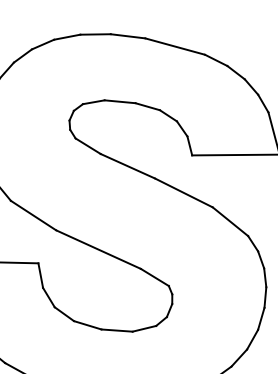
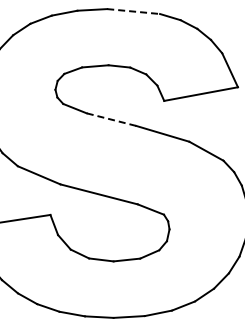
line: (175, 46) -> (133, 11), solid -> dashed
line: (127, 166) -> (111, 119), solid -> dashed

